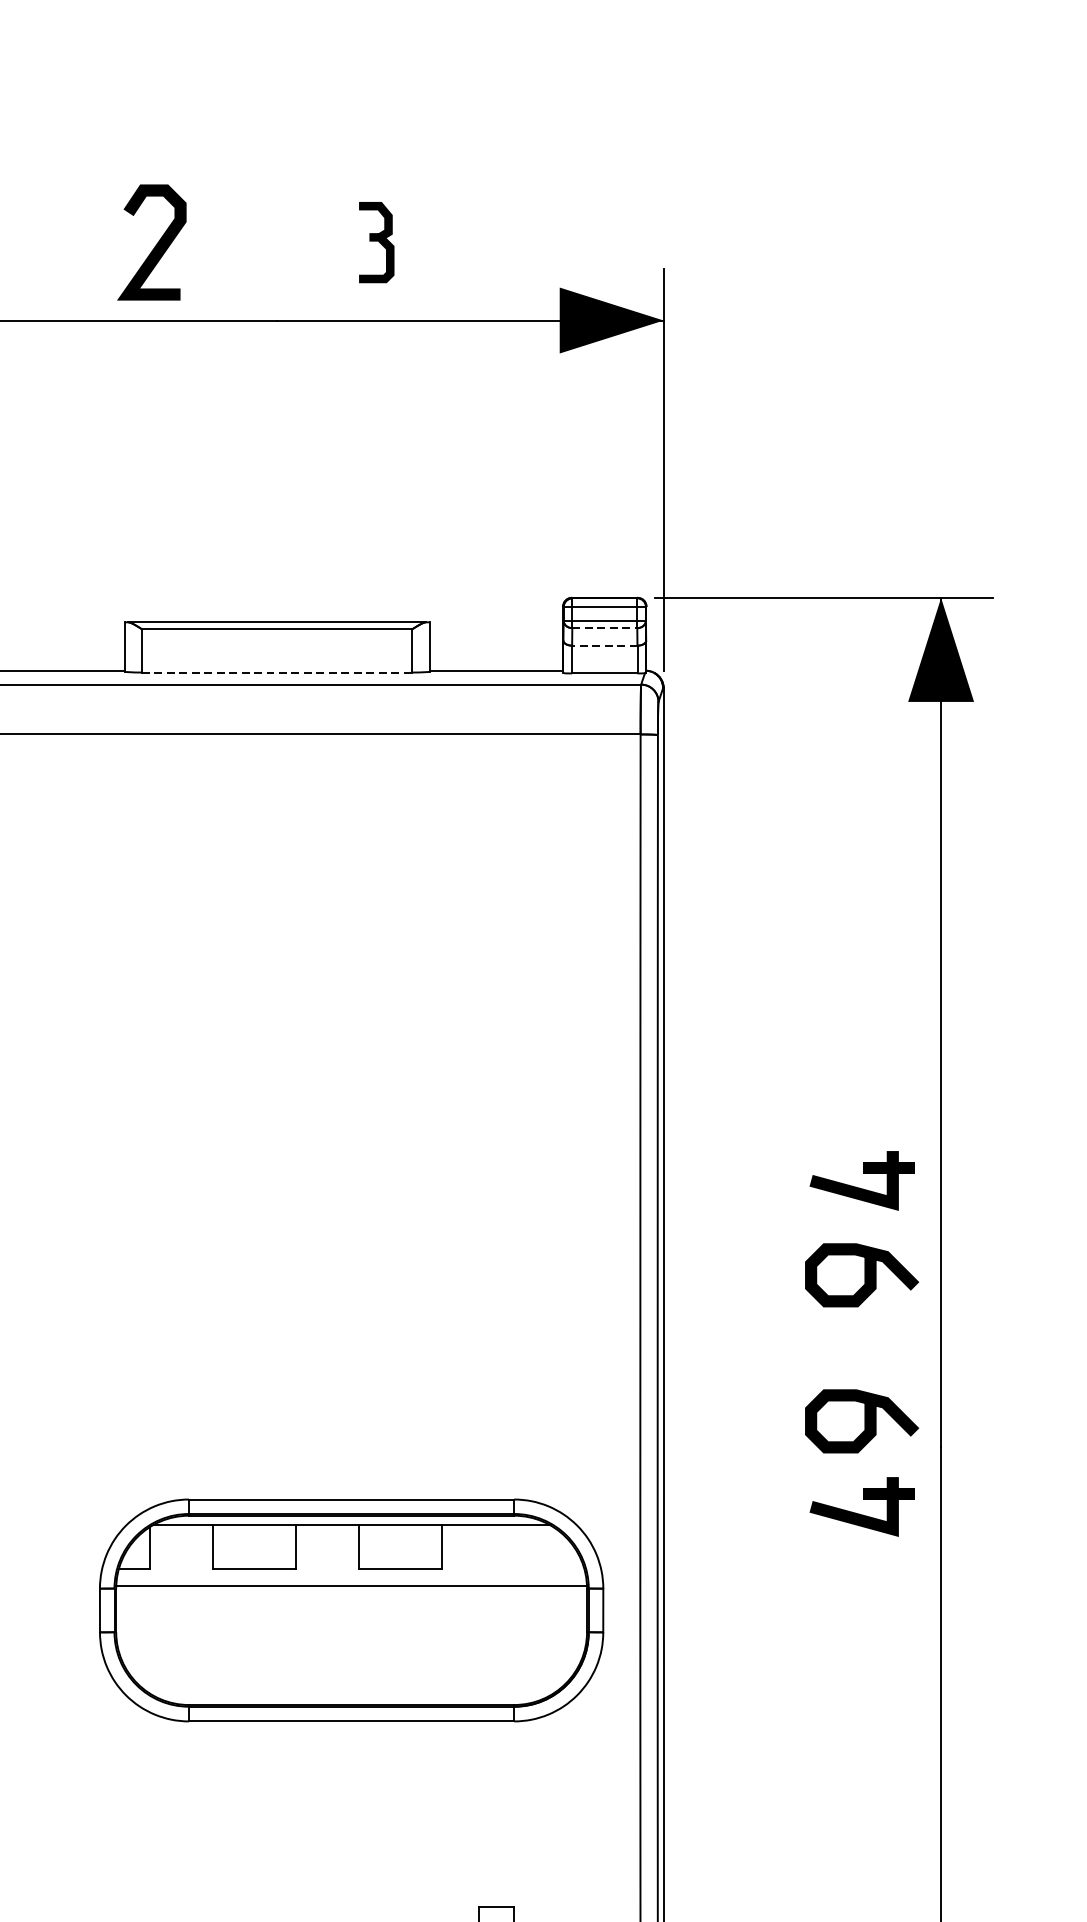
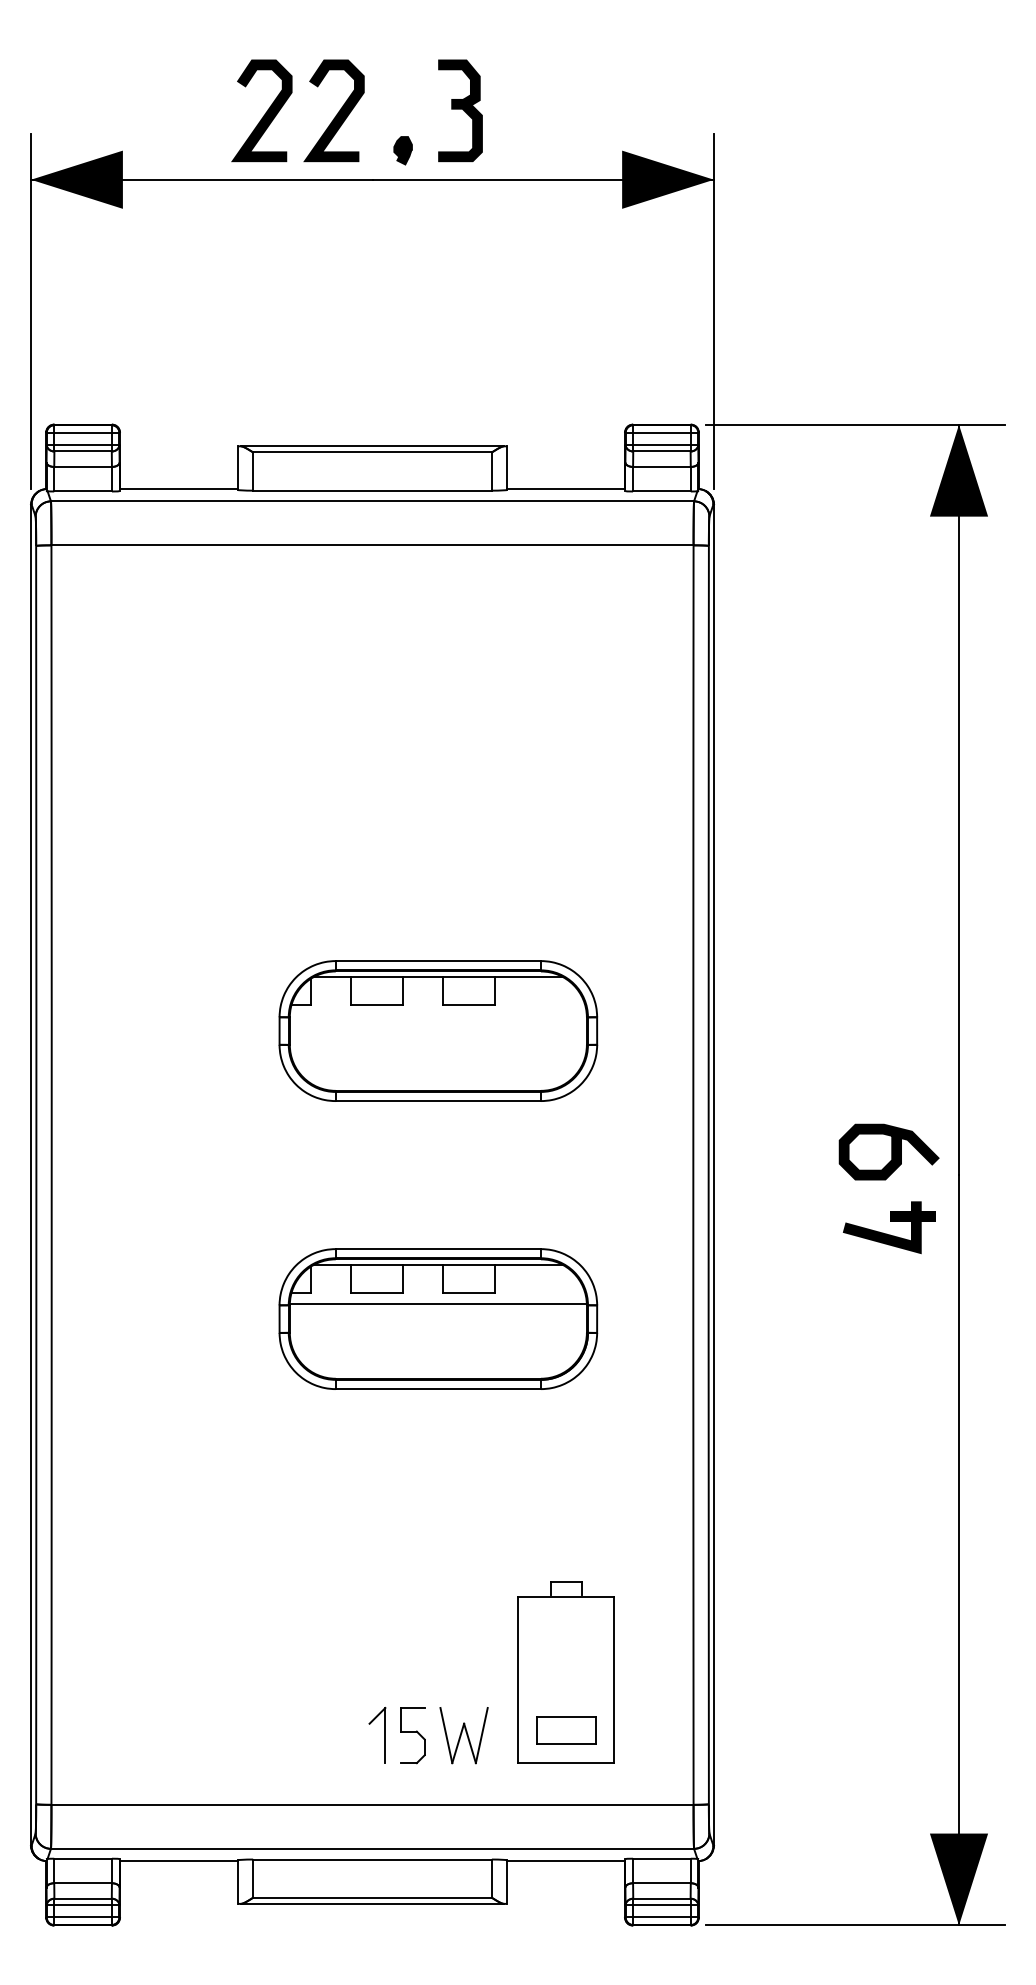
part: (376, 242) -> (460, 110), size x1.43
curve: (237, 244) -> (337, 112), added
part: (311, 287) -> (402, 150), added
line: (604, 628) -> (661, 451), dashed -> solid
line: (604, 645) -> (661, 466), dashed -> solid
line: (278, 672) -> (373, 490), dashed -> solid
part: (863, 1173) -> (890, 933), removed
curve: (864, 1274) -> (891, 1022), removed
part: (351, 1283) -> (438, 1030), added
part: (351, 1609) -> (438, 1318), size x0.71

